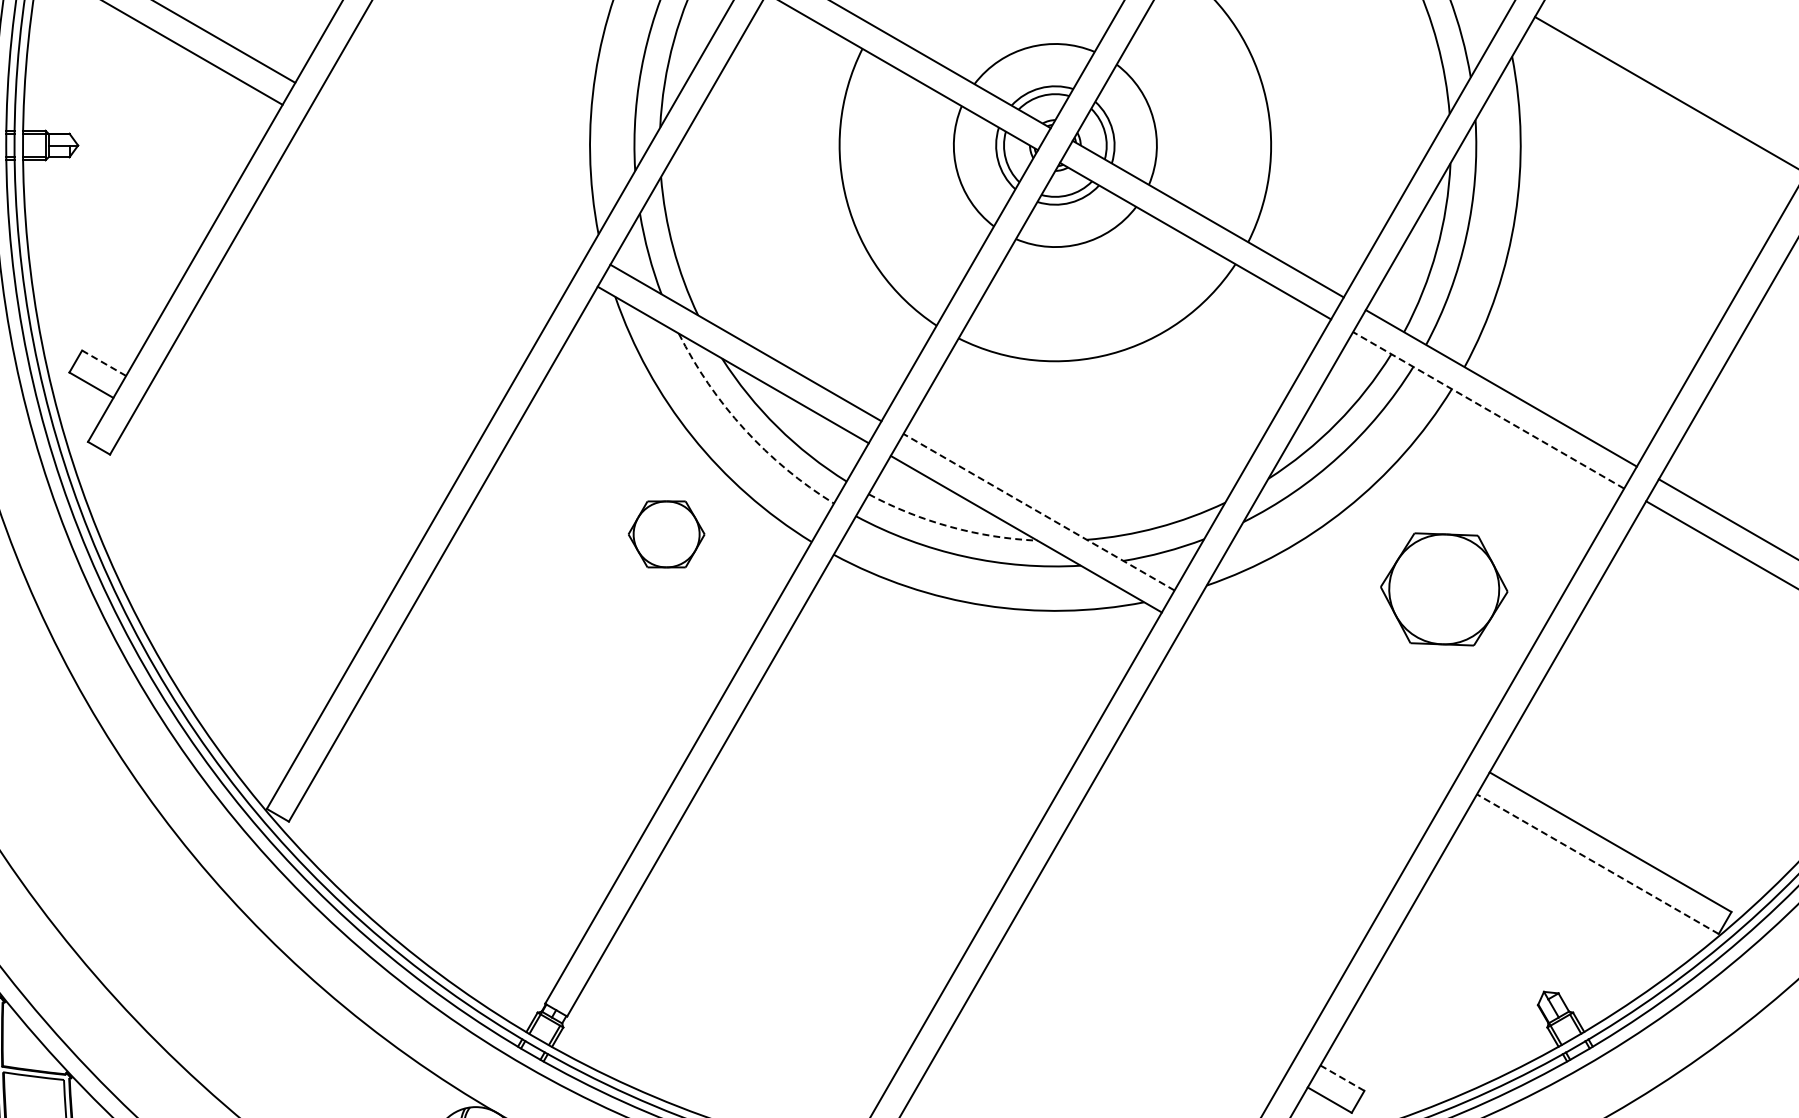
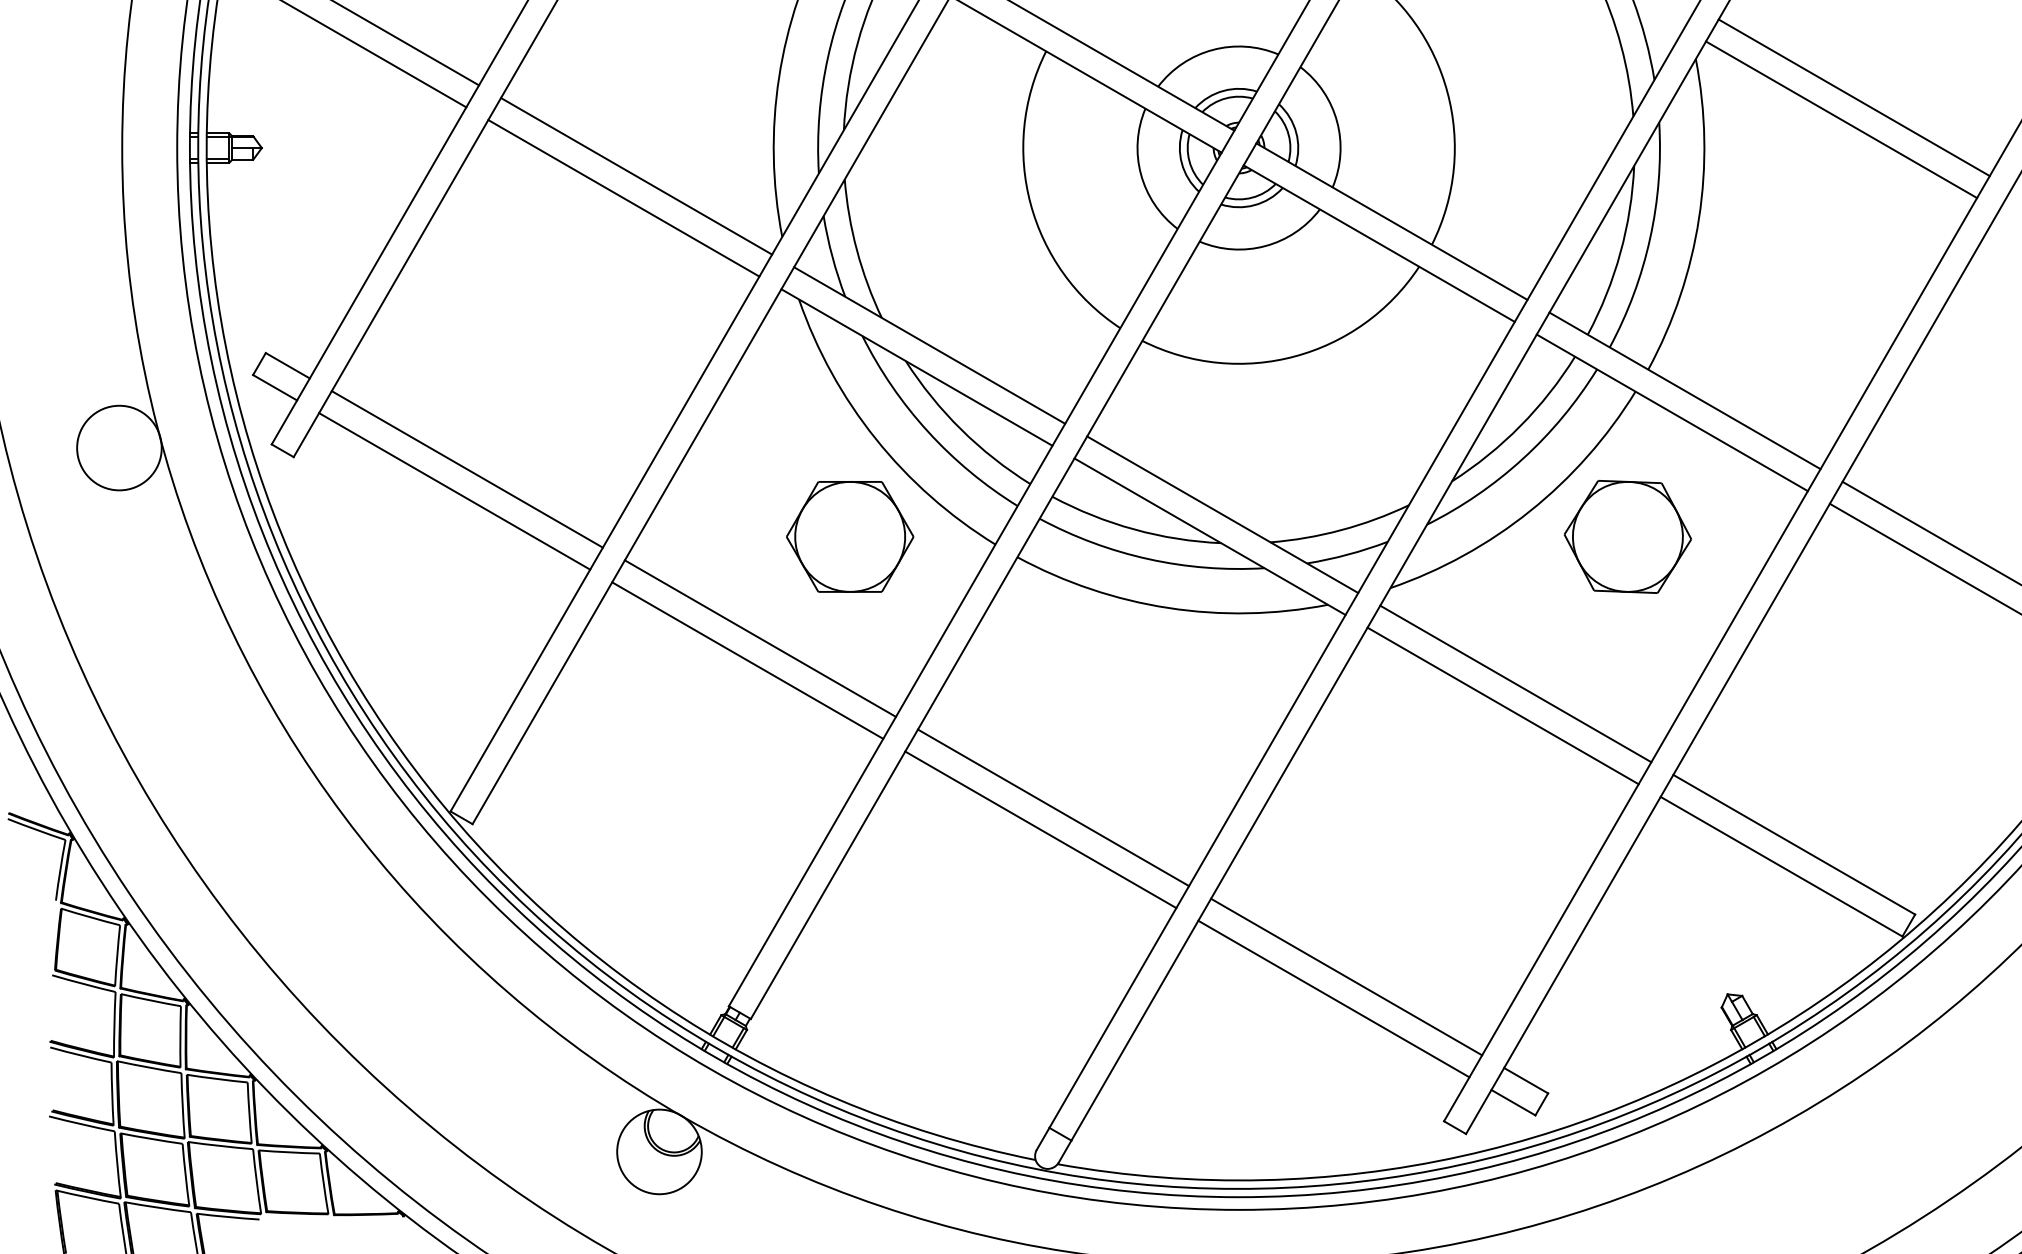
line: (1657, 116) -> (1841, 119), added
line: (452, 173) -> (636, 176), added
line: (439, 195) -> (623, 198), added
line: (103, 362) -> (287, 365), dashed -> solid
line: (1488, 409) -> (1672, 412), dashed -> solid
arc: (744, 428) -> (928, 431), dashed -> solid
line: (282, 466) -> (466, 469), added
line: (270, 488) -> (454, 491), added
line: (1038, 511) -> (1222, 514), dashed -> solid
arc: (950, 526) -> (1134, 529), dashed -> solid
part: (666, 533) -> (850, 536), size x1.67
part: (1443, 588) -> (1627, 536), moved
line: (575, 635) -> (759, 638), added
line: (563, 657) -> (747, 660), added
line: (1331, 680) -> (1515, 683), added
line: (1318, 702) -> (1502, 705), added
line: (869, 804) -> (1053, 807), added
line: (856, 826) -> (1040, 829), added
line: (1597, 863) -> (1781, 866), dashed -> solid
line: (1162, 973) -> (1346, 976), added
line: (1149, 995) -> (1333, 998), added
line: (1341, 1077) -> (1525, 1080), dashed -> solid

